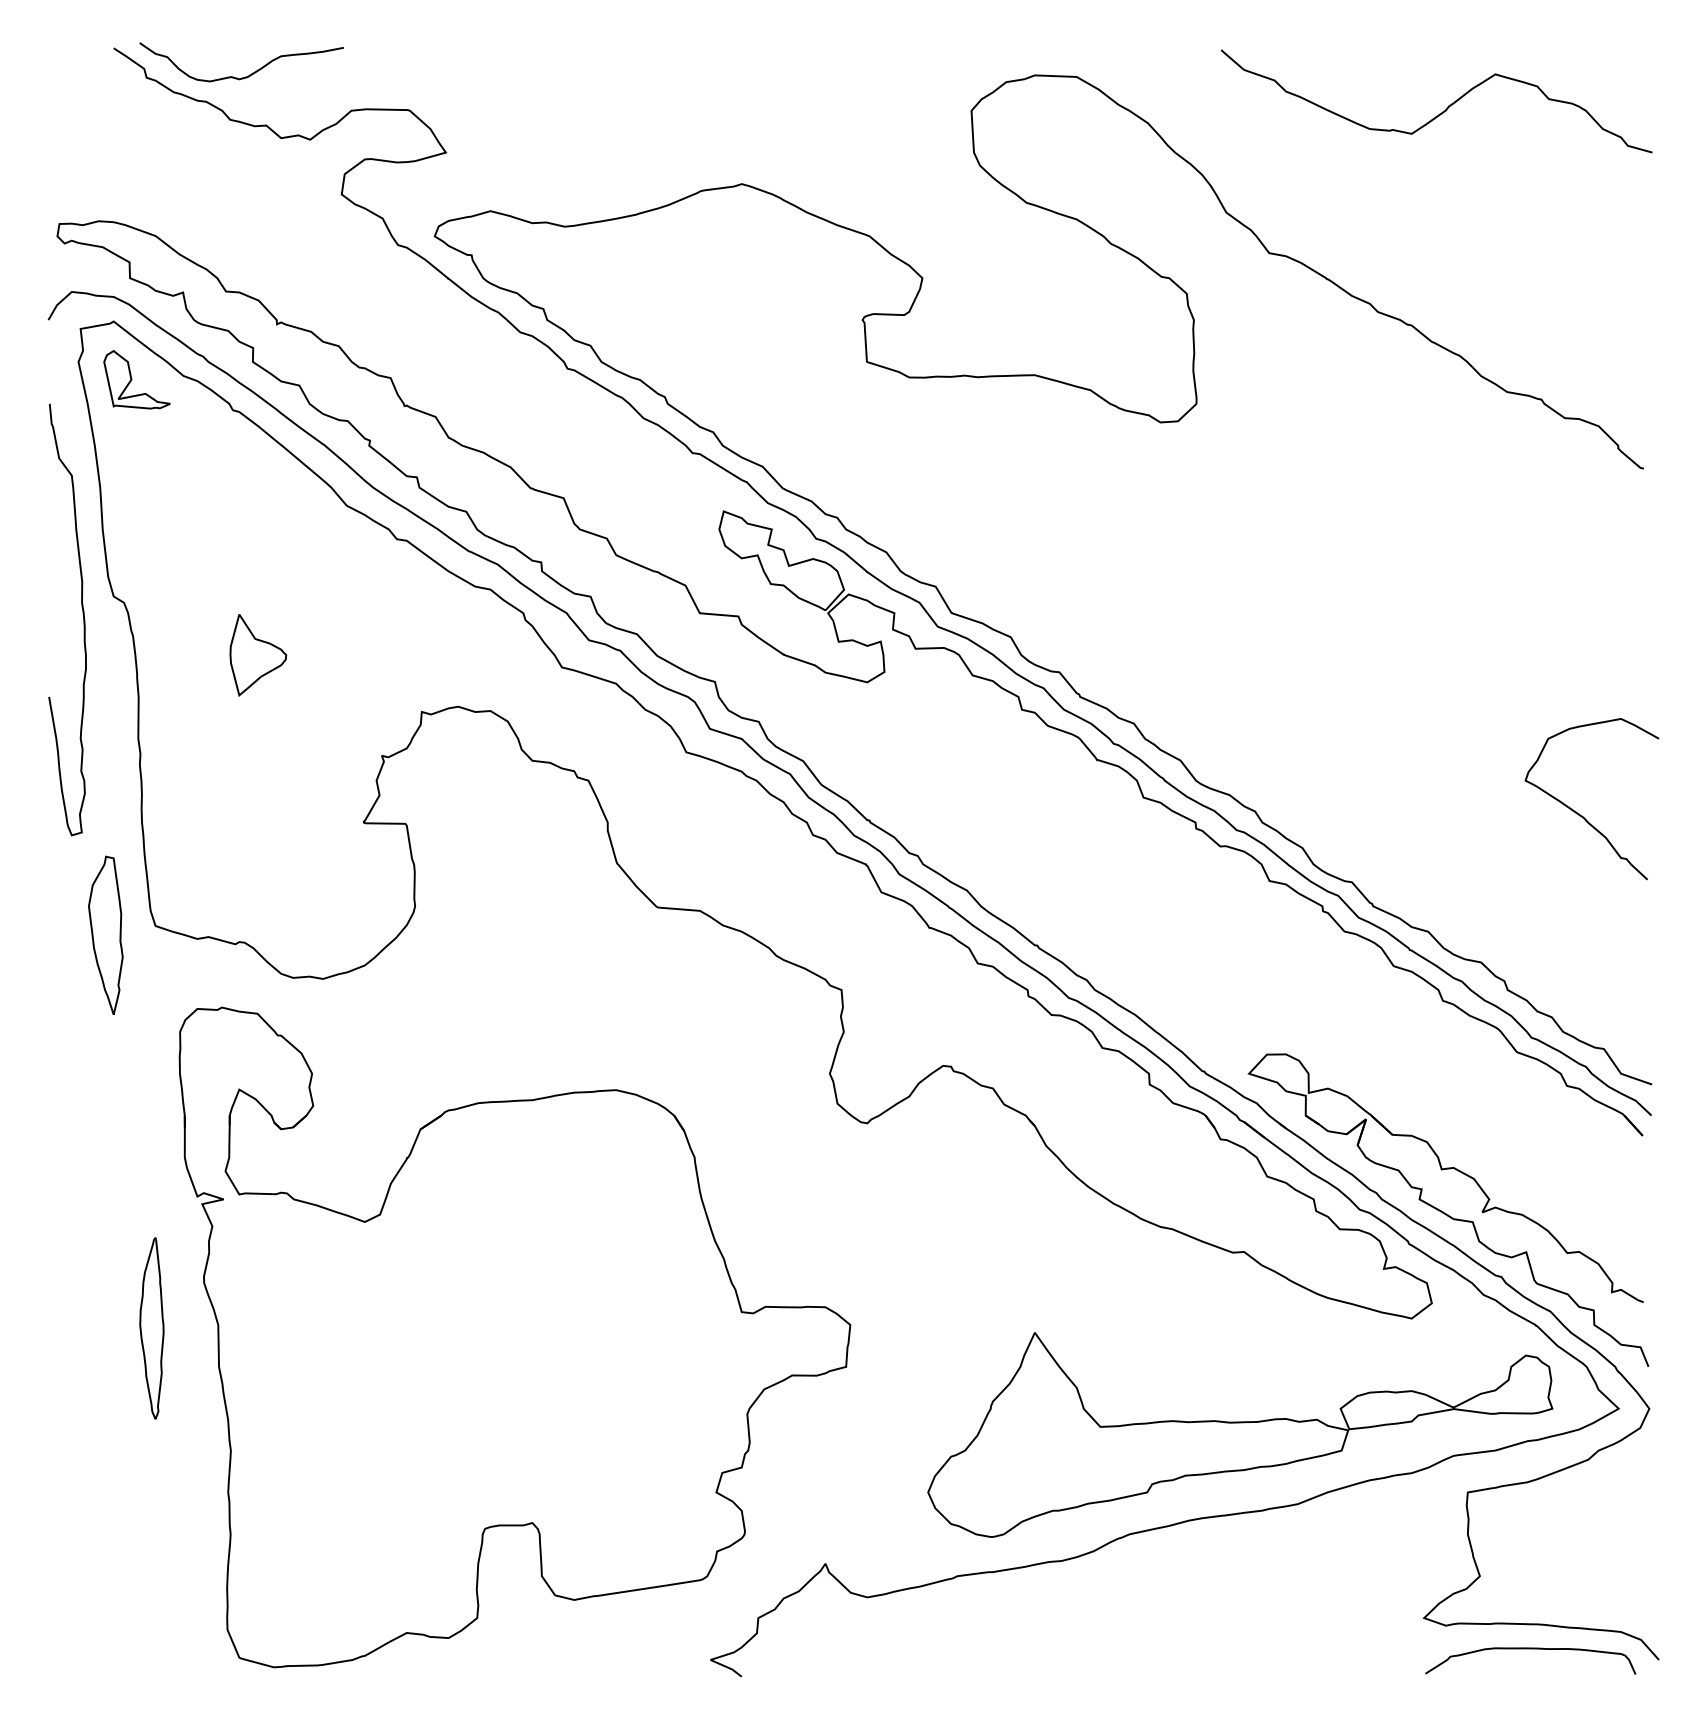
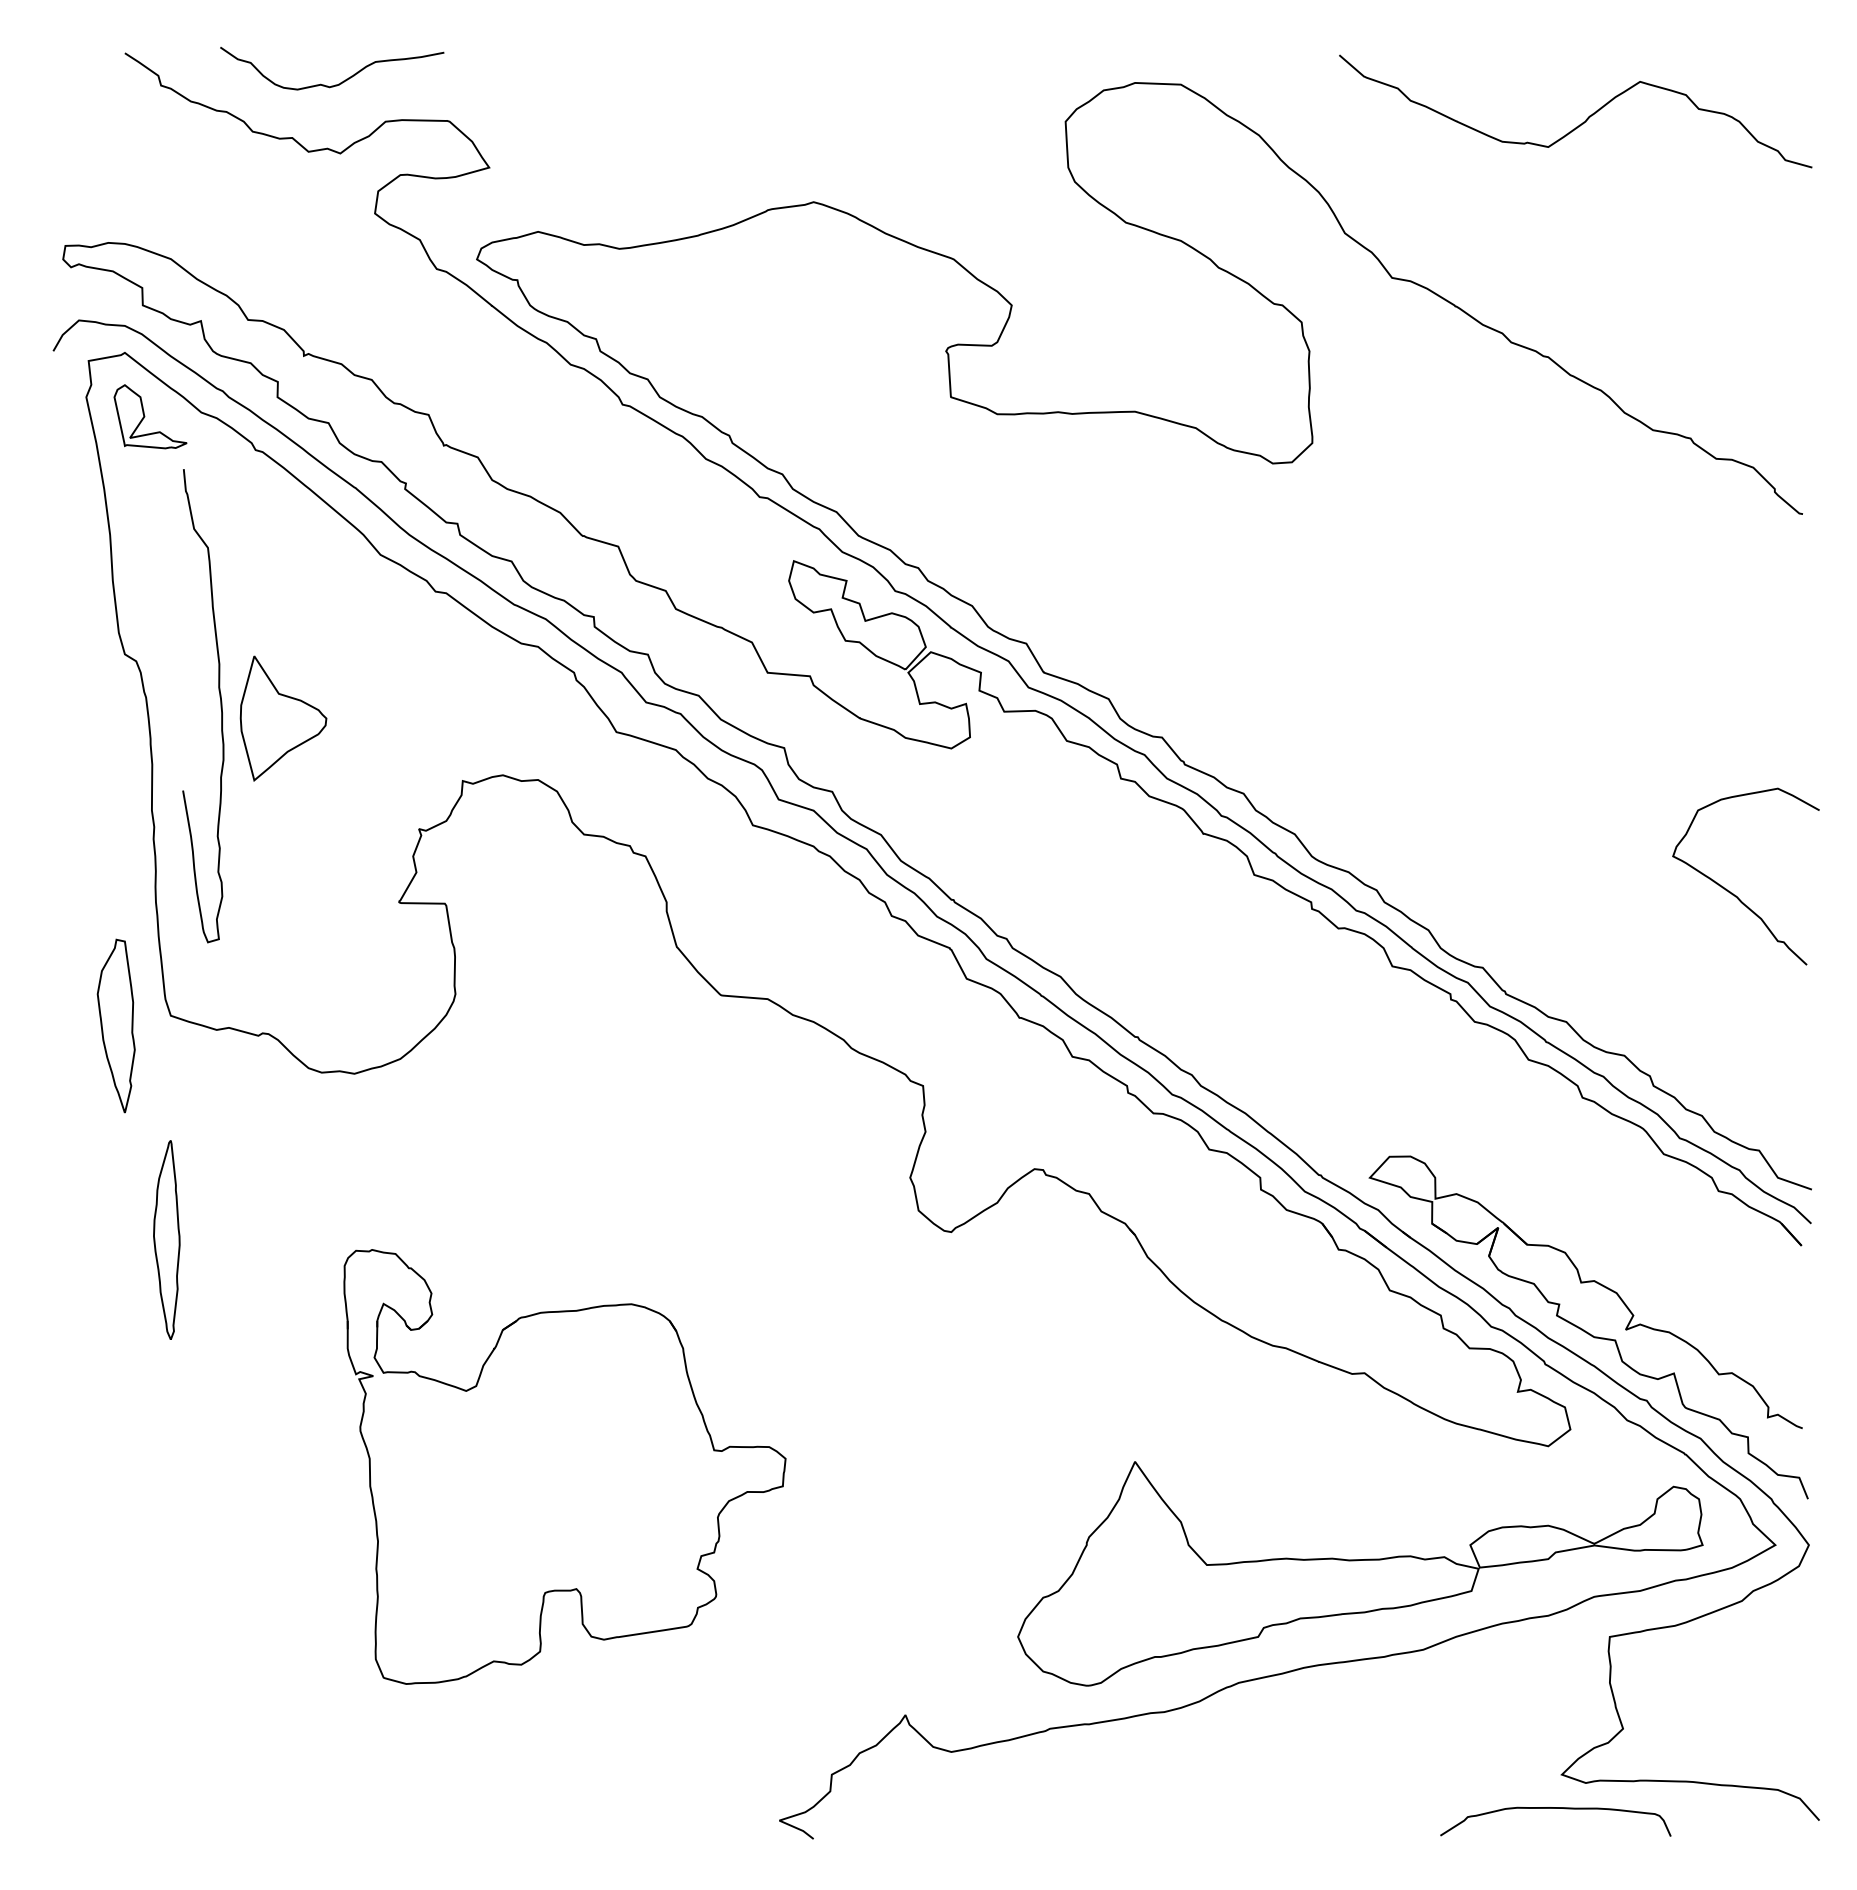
curve: (249, 74) -> (340, 82), moved
curve: (83, 620) -> (220, 706), moved
part: (258, 654) -> (283, 718), size x1.4
part: (151, 1327) -> (166, 1239), moved
part: (514, 1337) -> (564, 1466), size x0.6
curve: (1530, 1648) -> (1555, 1808), moved

